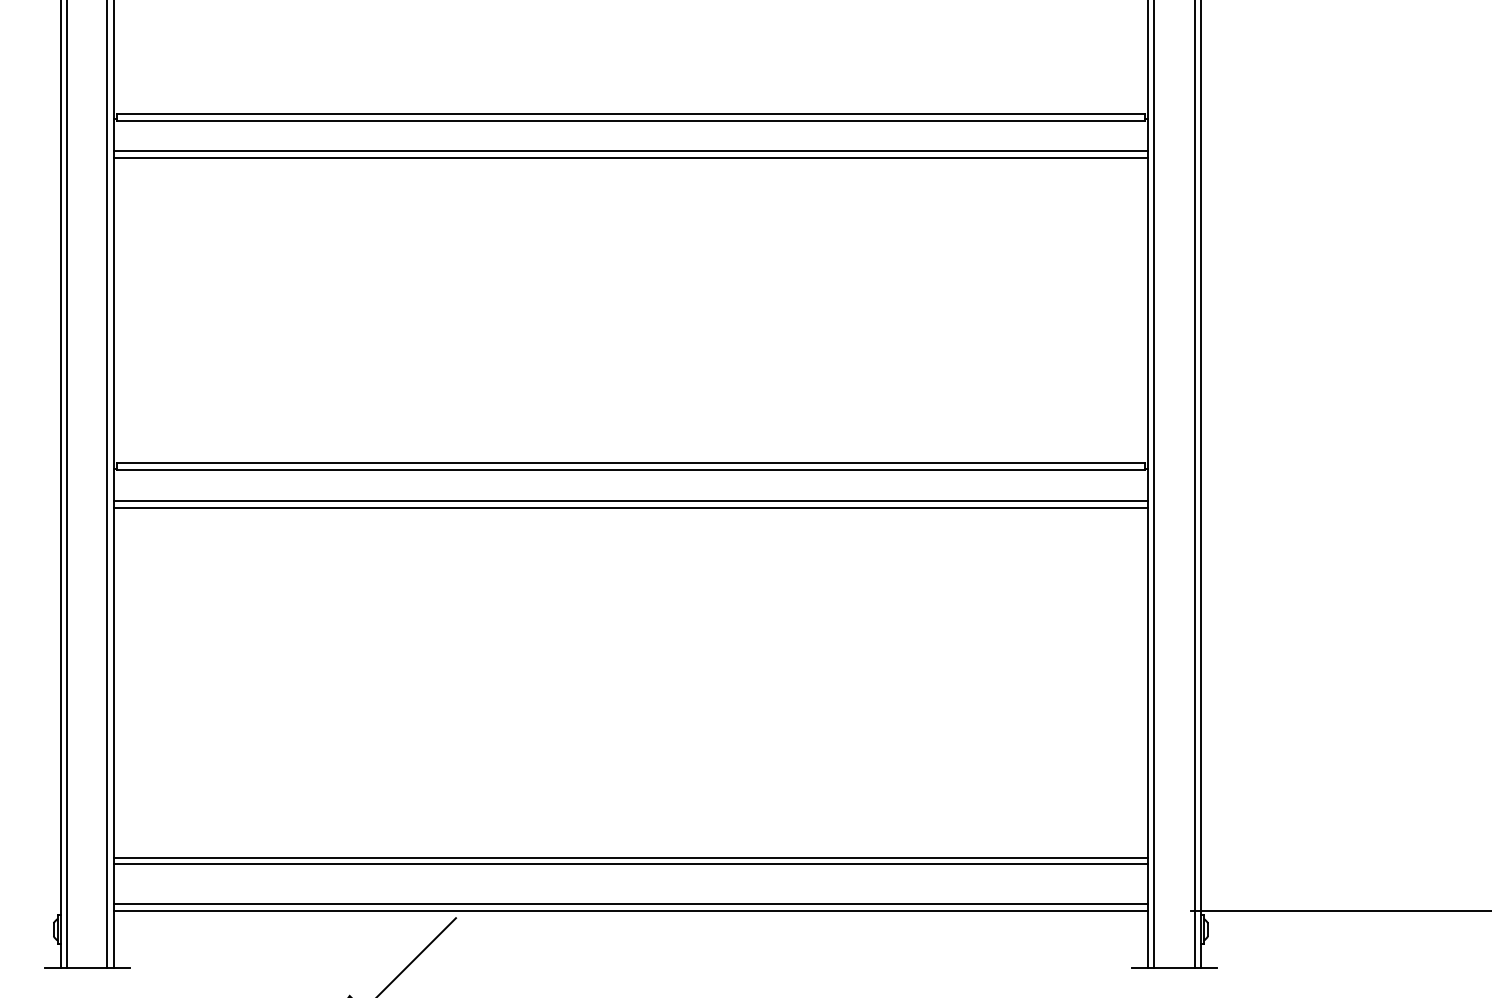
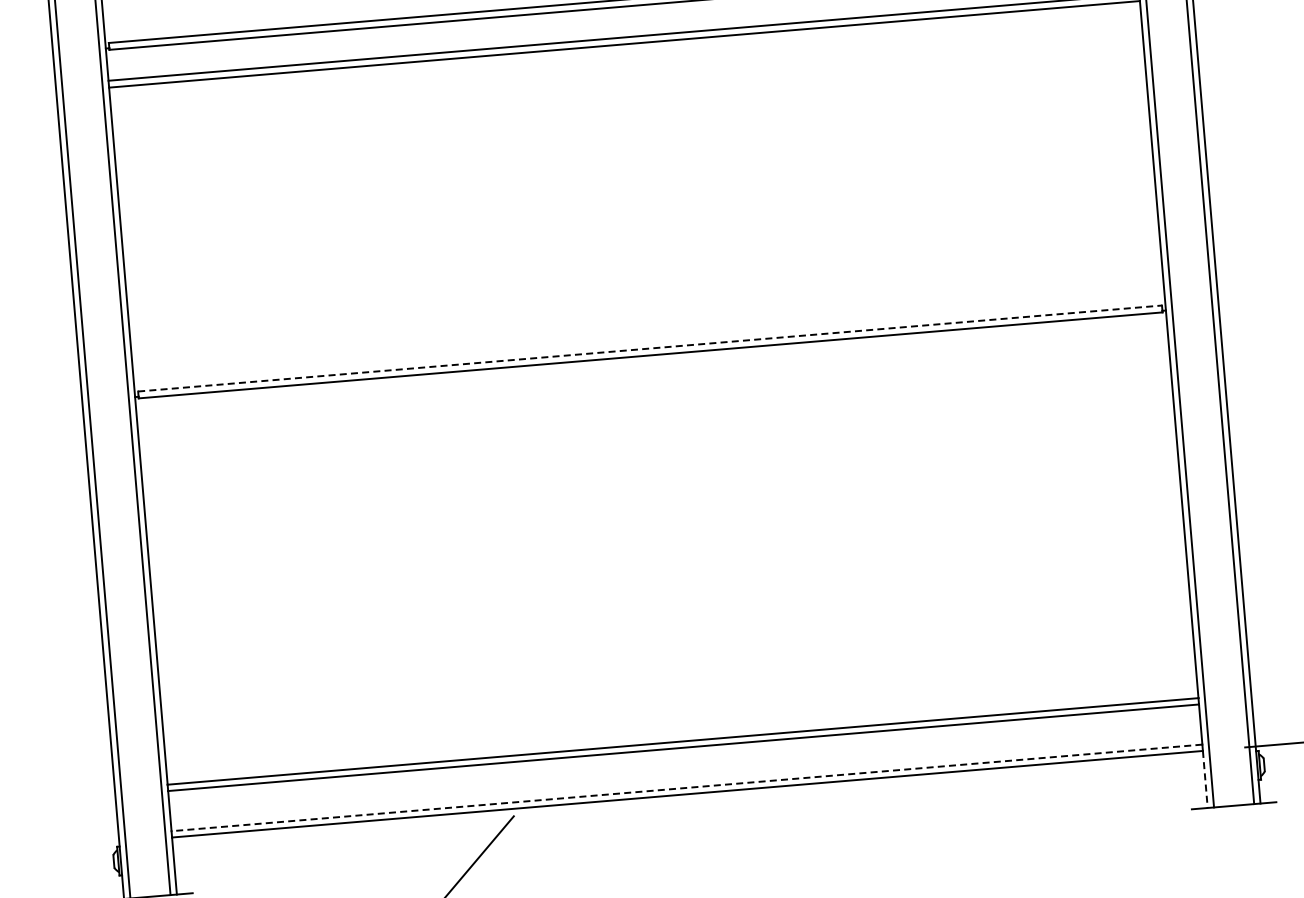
line: (630, 463) -> (649, 348), solid -> dashed
line: (630, 501) -> (652, 386), removed
line: (630, 507) -> (653, 392), removed
line: (630, 904) -> (686, 788), solid -> dashed
line: (1148, 939) -> (1205, 779), solid -> dashed

